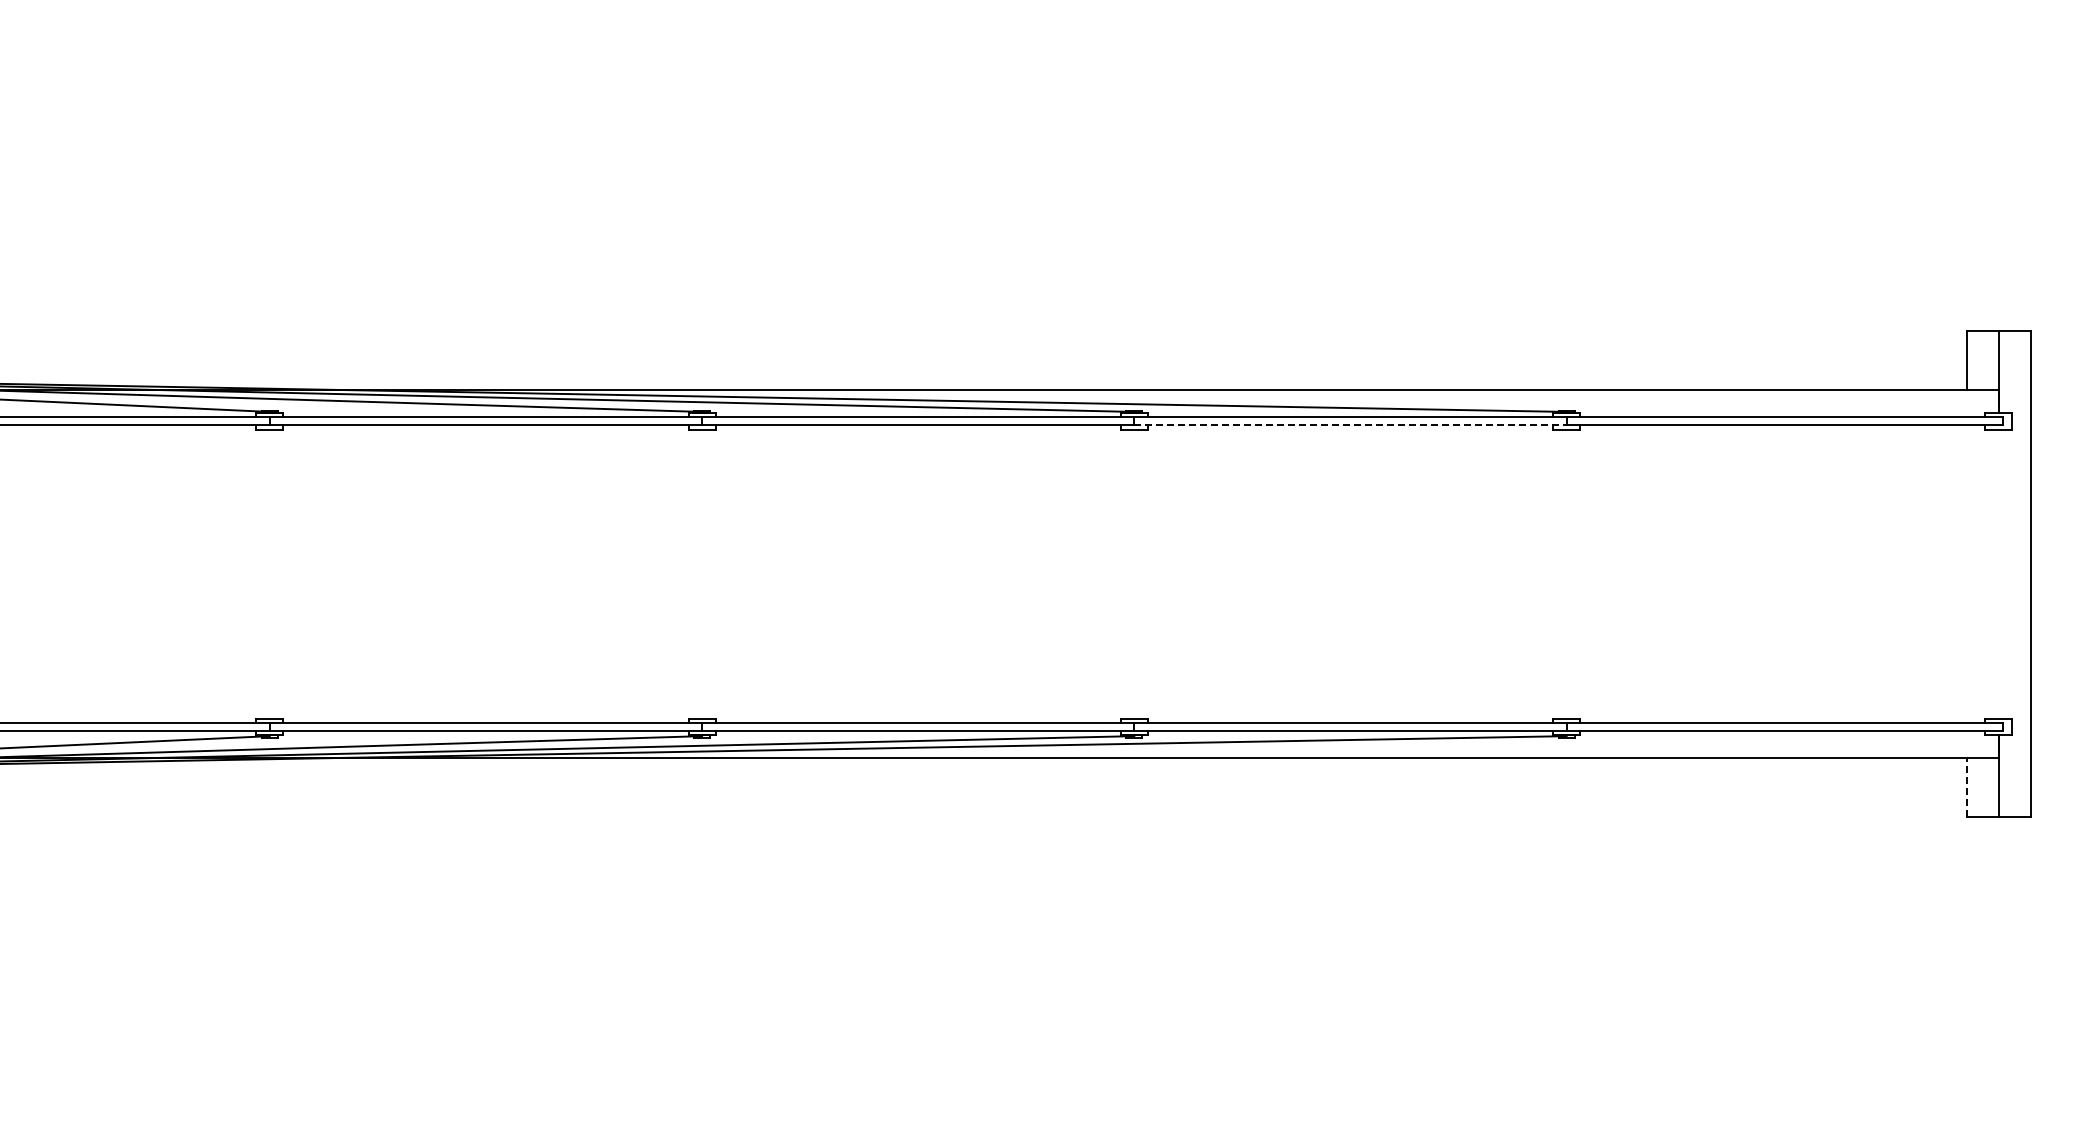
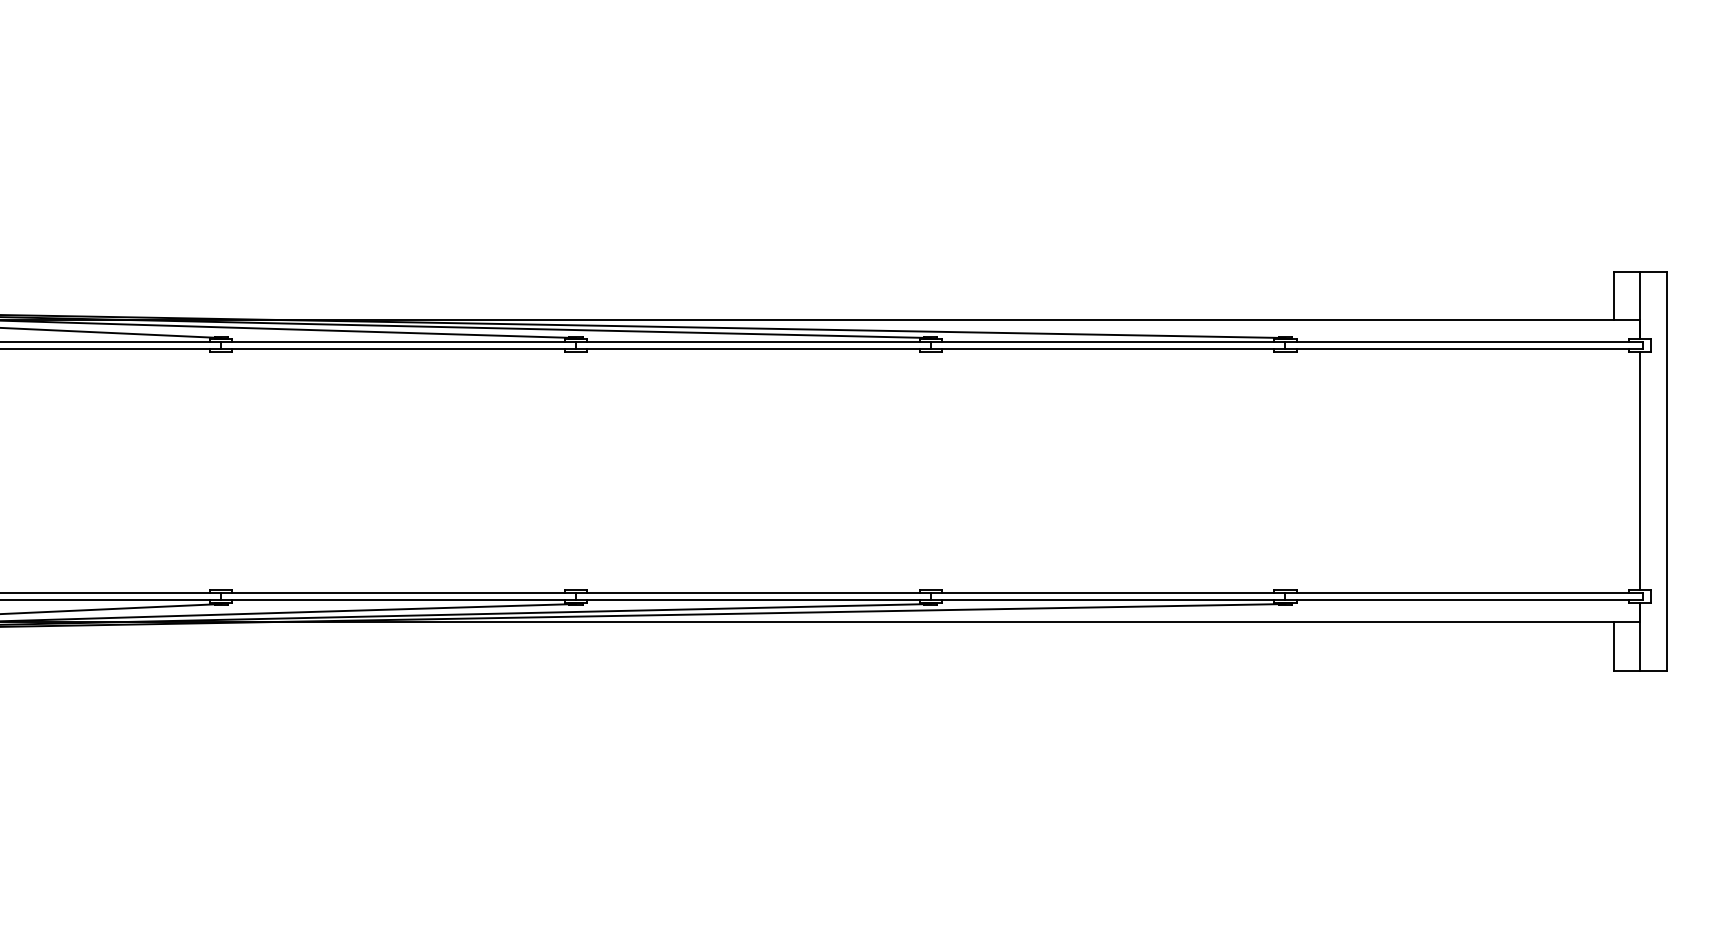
line: (1351, 425) -> (1108, 349), dashed -> solid
line: (1998, 573) -> (1639, 470), added
line: (1966, 787) -> (1613, 646), dashed -> solid

